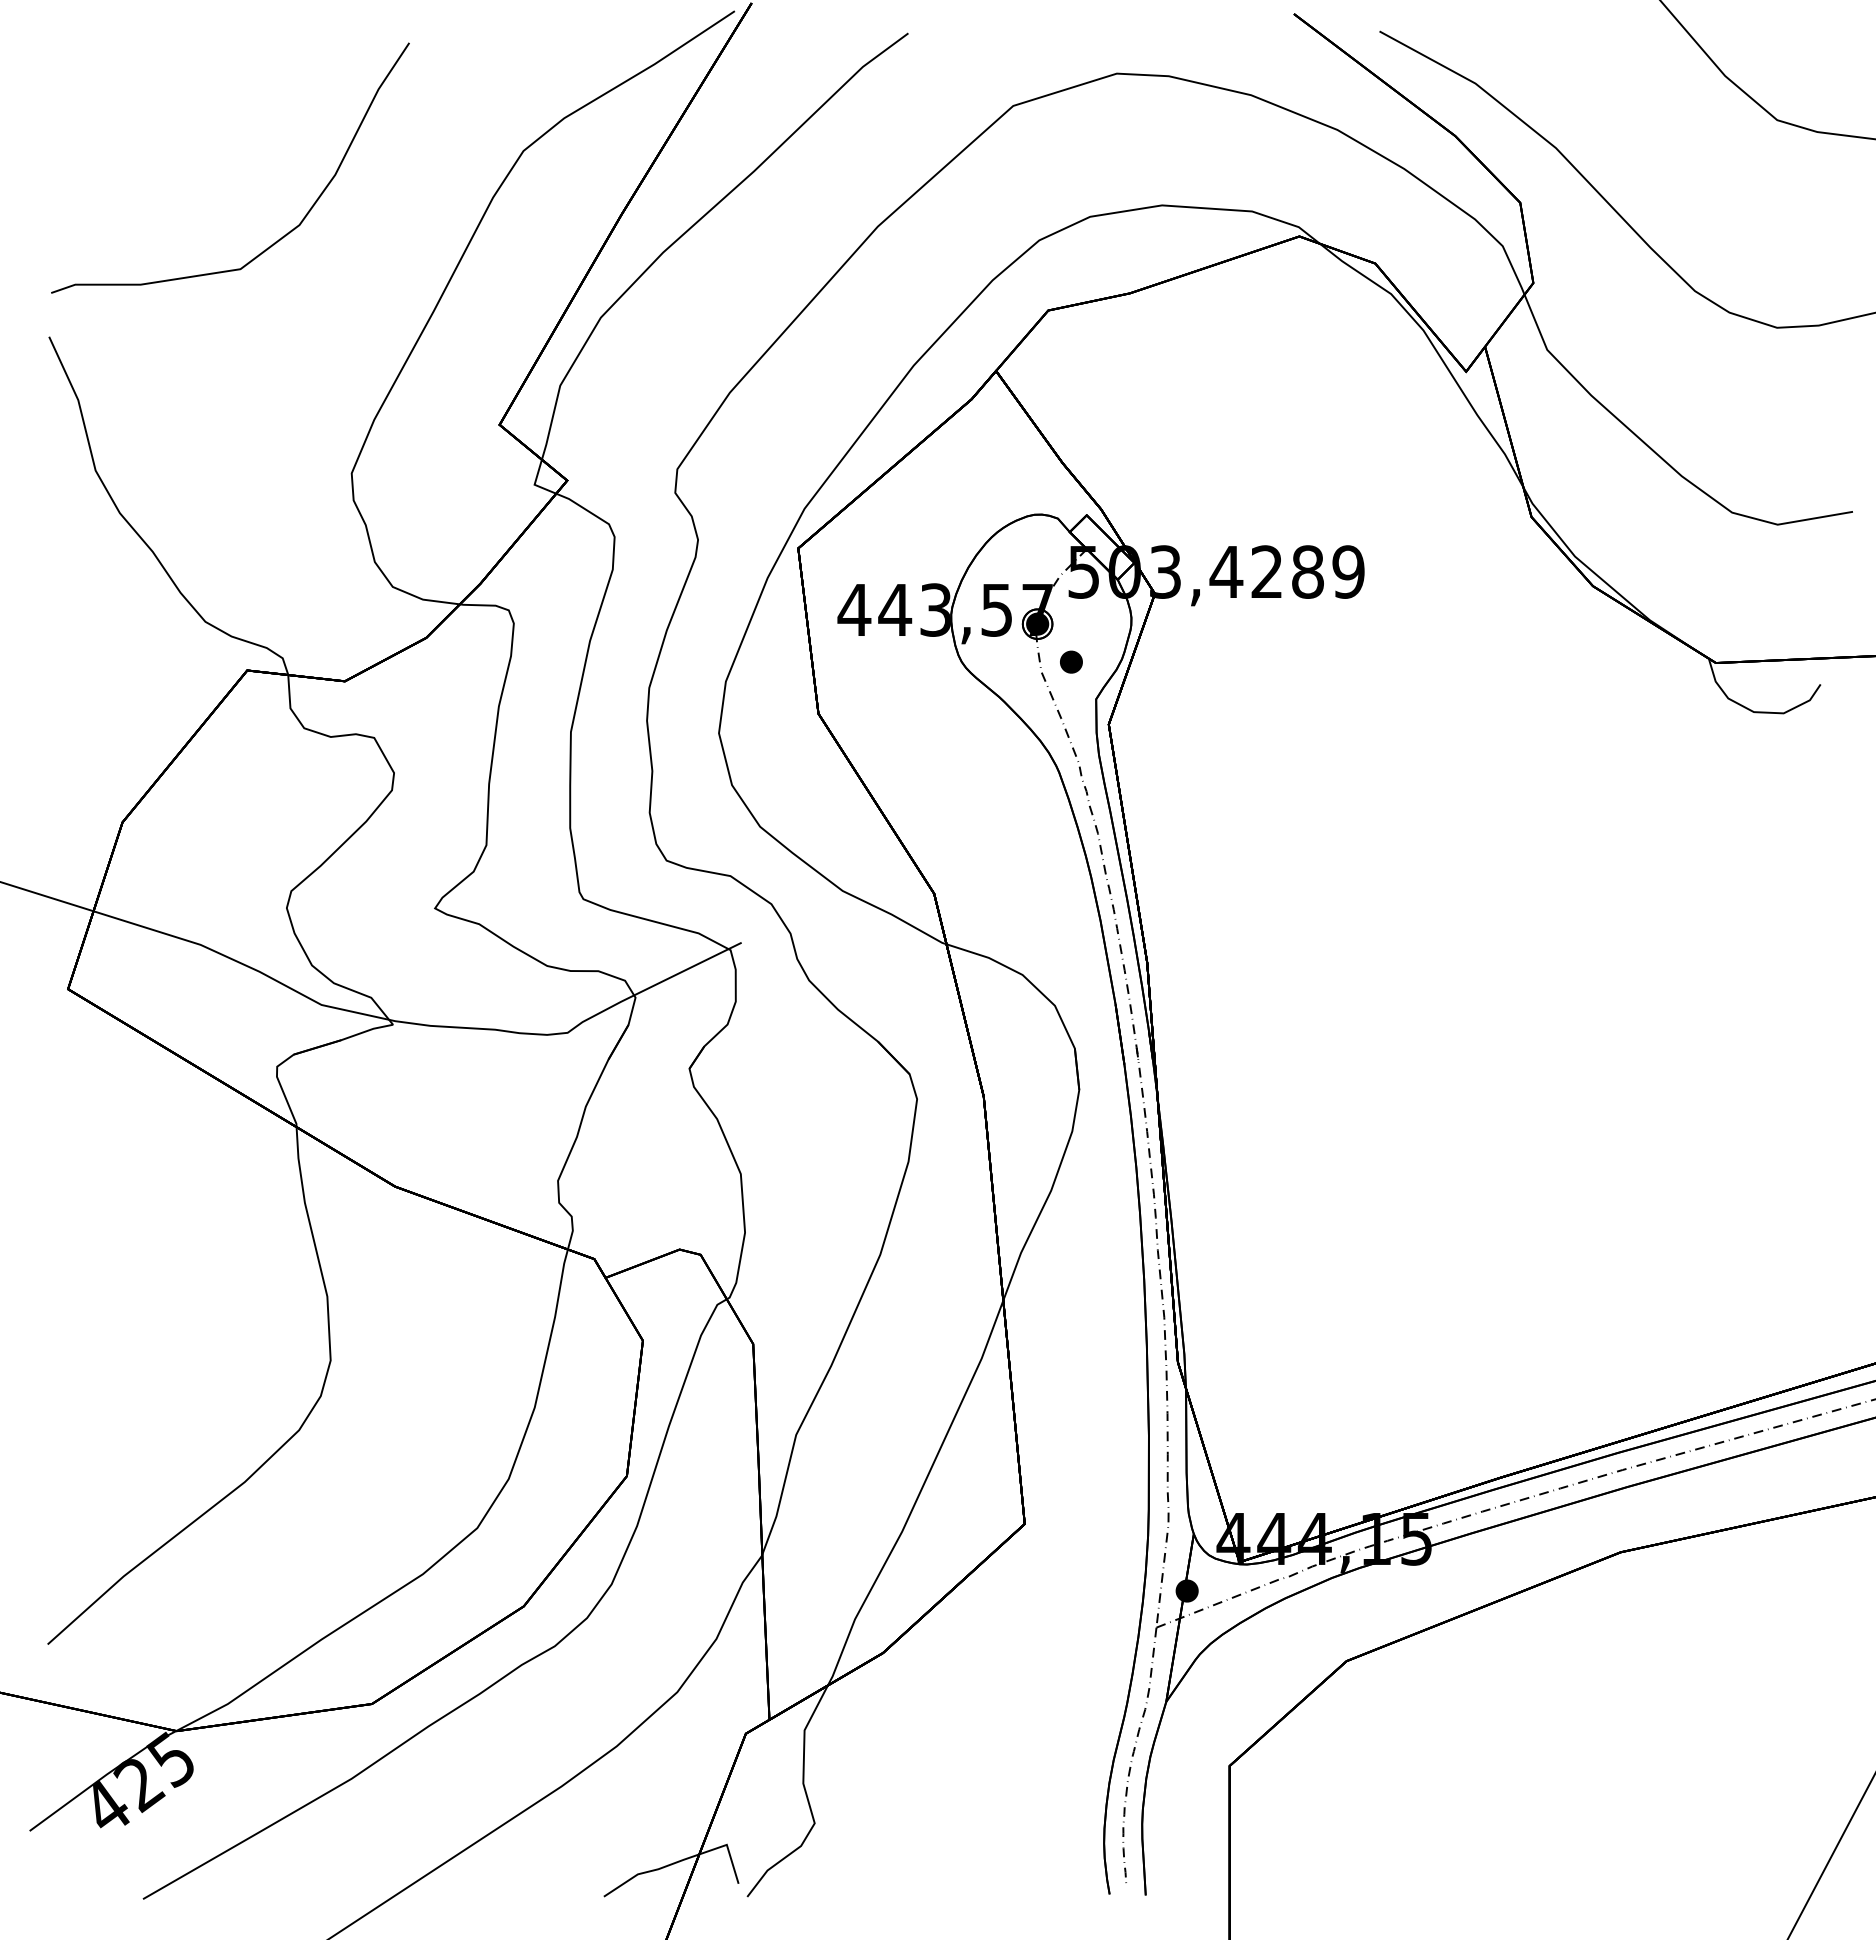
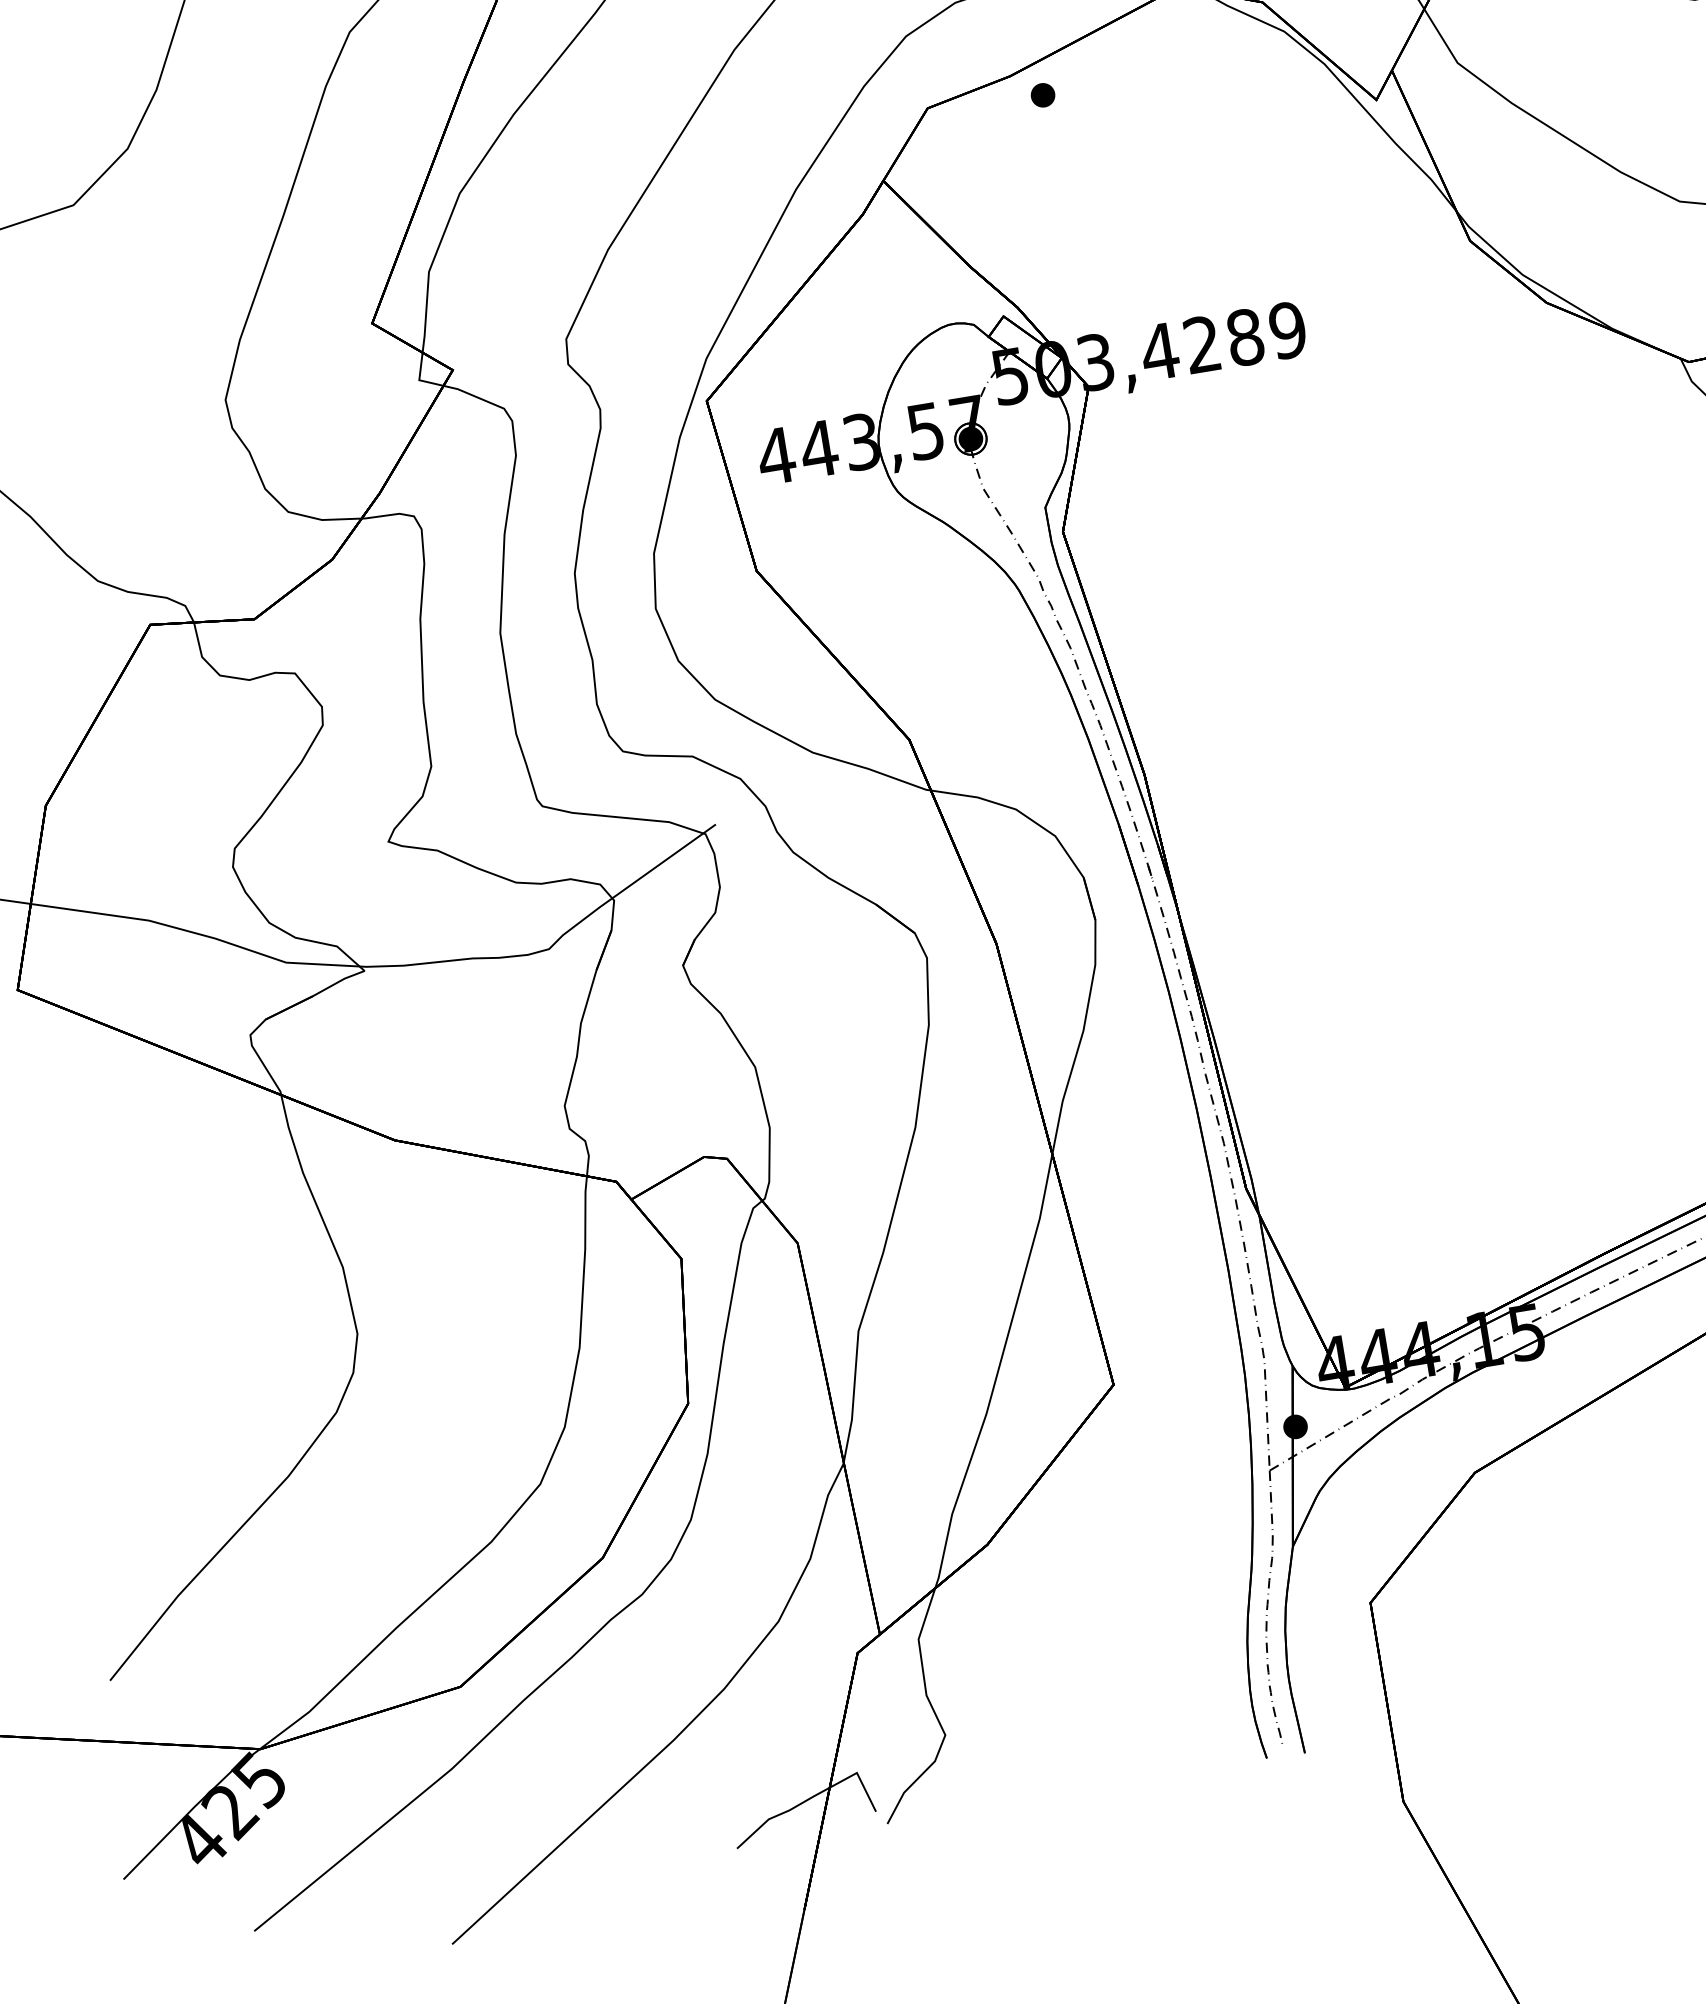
part: (1071, 661) -> (1043, 94), moved

